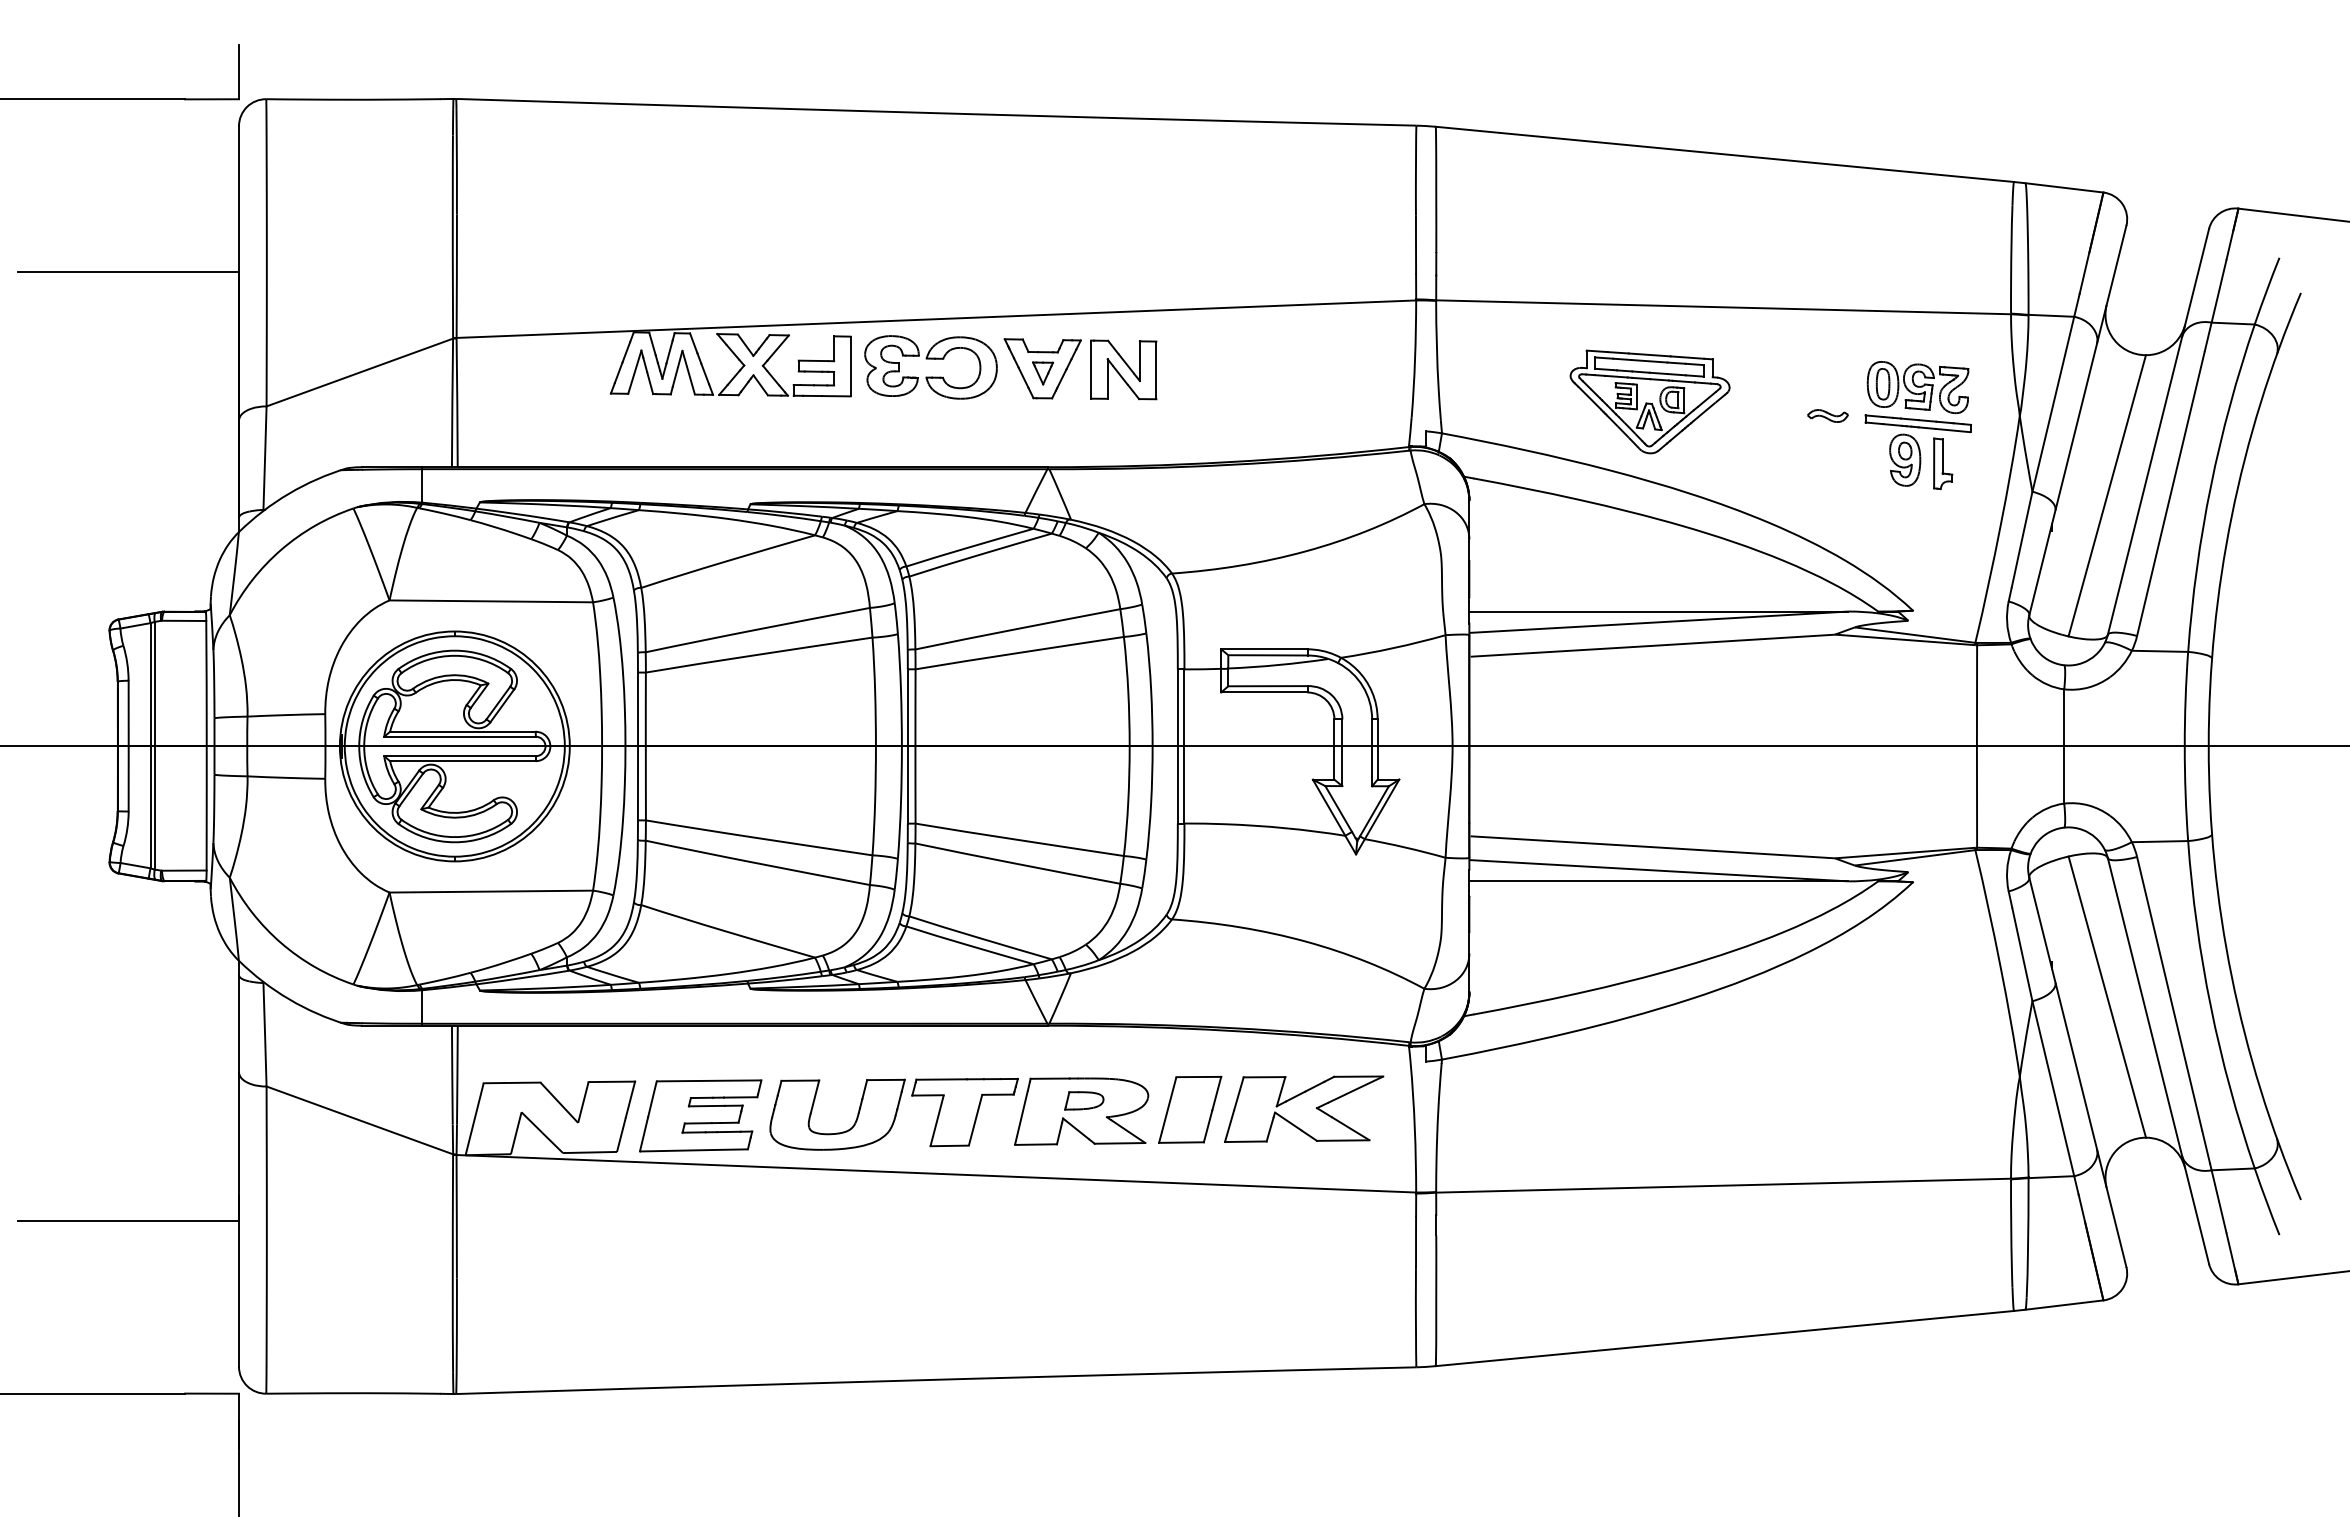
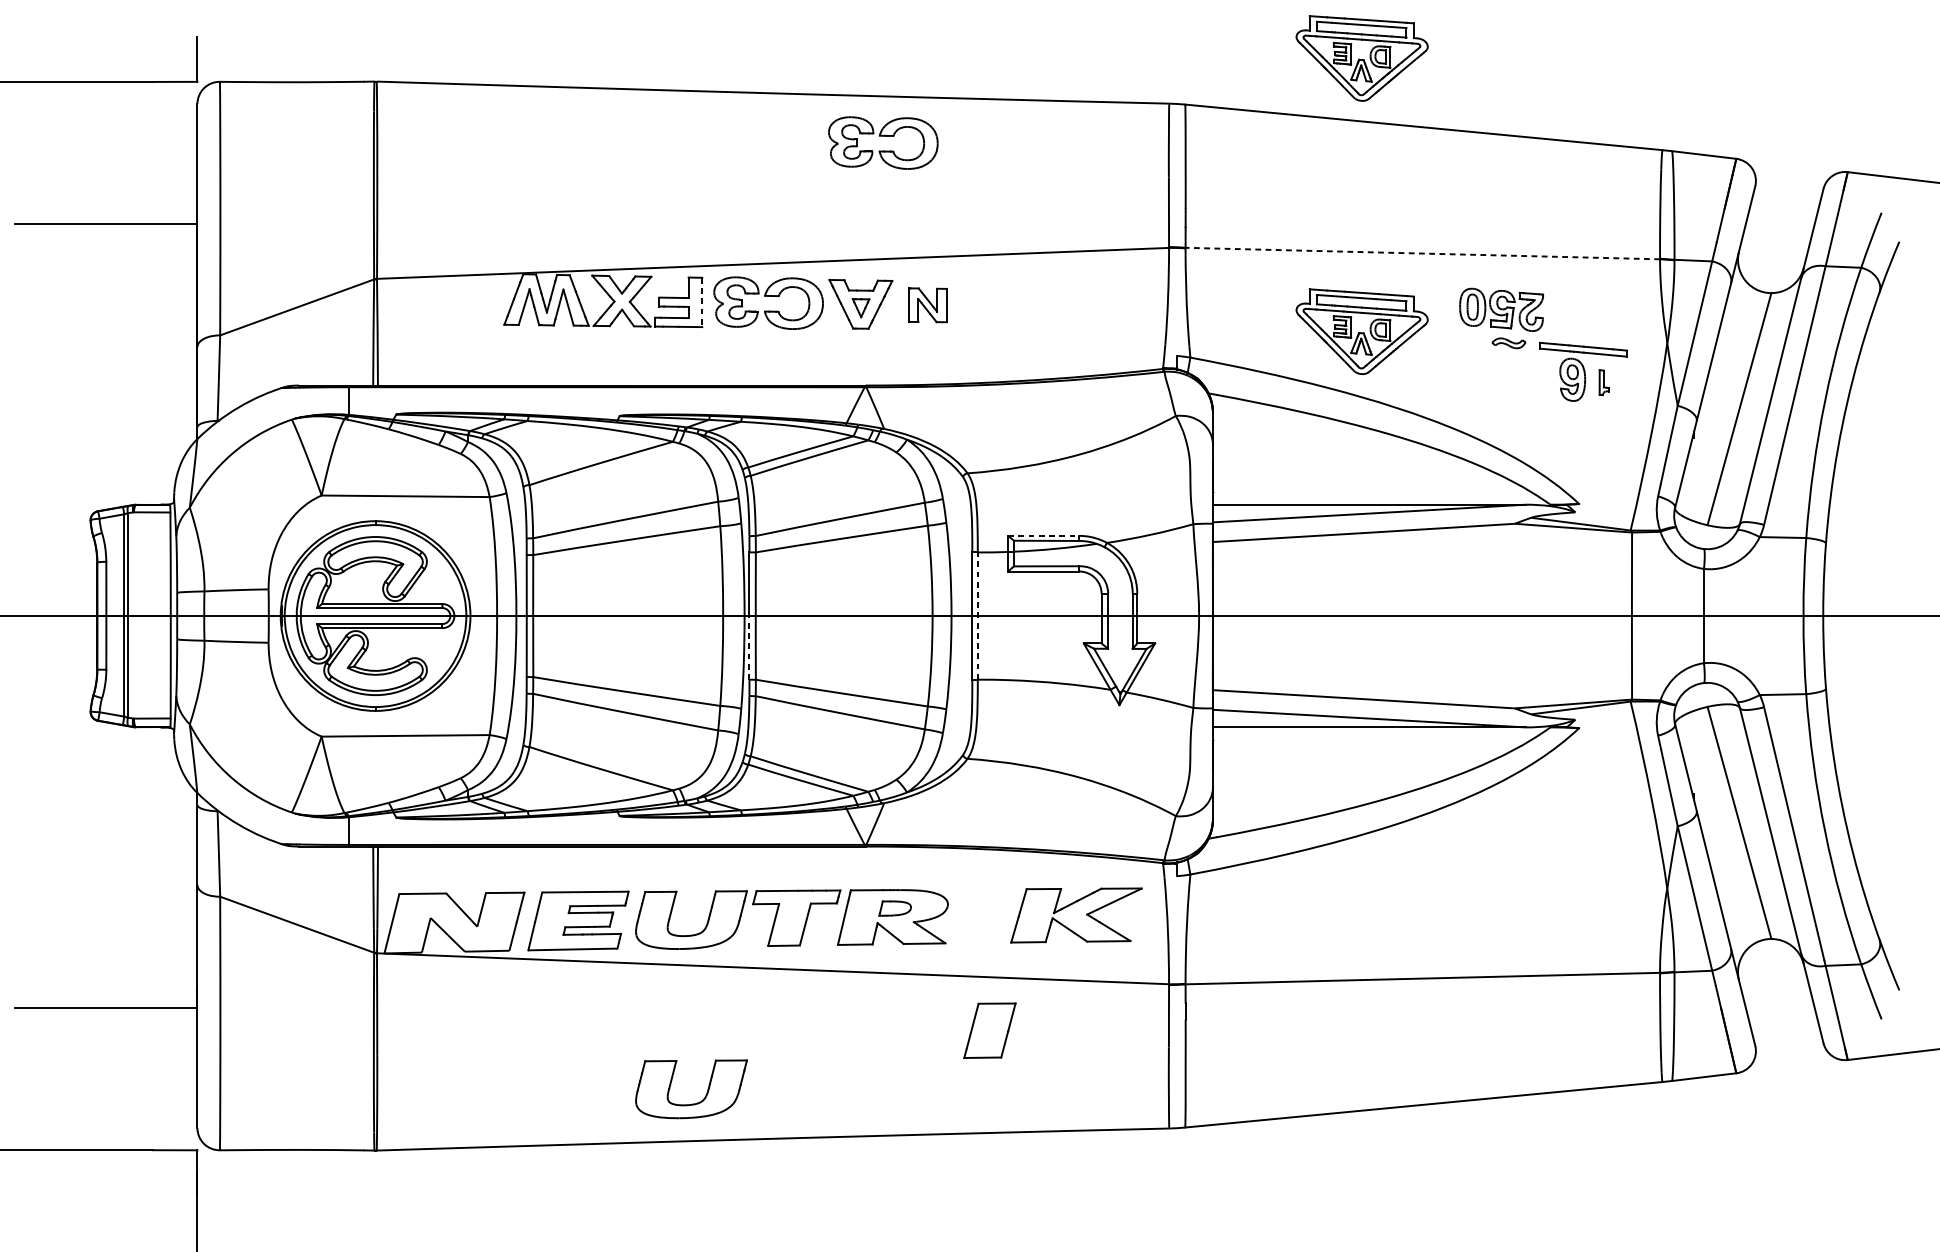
part: (1649, 70) -> (1361, 58), added
part: (1069, 165) -> (882, 136), added
line: (1723, 307) -> (1422, 253), solid -> dashed
line: (850, 366) -> (702, 302), solid -> dashed
part: (1123, 369) -> (927, 304), size x0.7
part: (1917, 387) -> (1501, 309), moved
part: (1943, 463) -> (1604, 382), size x0.6
line: (1264, 649) -> (1043, 536), solid -> dashed
line: (1184, 745) -> (977, 615), solid -> dashed
line: (907, 785) -> (749, 648), solid -> dashed
part: (1190, 1109) -> (990, 1030), moved
part: (842, 1336) -> (695, 1103), added

